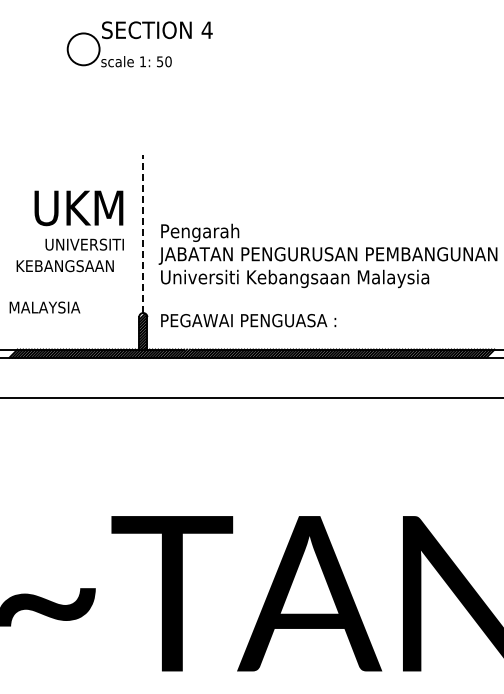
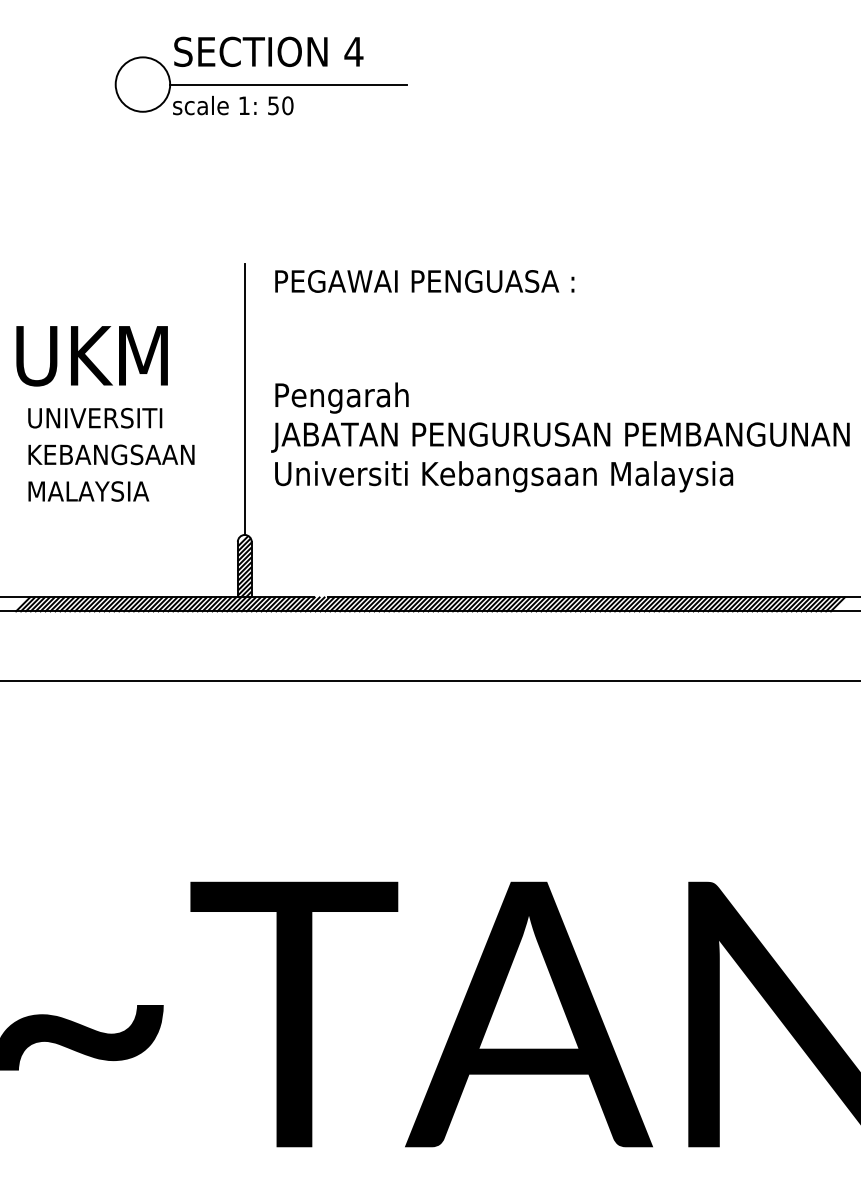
line: (168, 49) -> (287, 84), added
text: (78, 208) -> (91, 356), moved
line: (143, 233) -> (245, 399), dashed -> solid
text: (84, 244) -> (94, 417), moved
text: (44, 307) -> (87, 491), moved
text: (248, 320) -> (424, 281), moved

